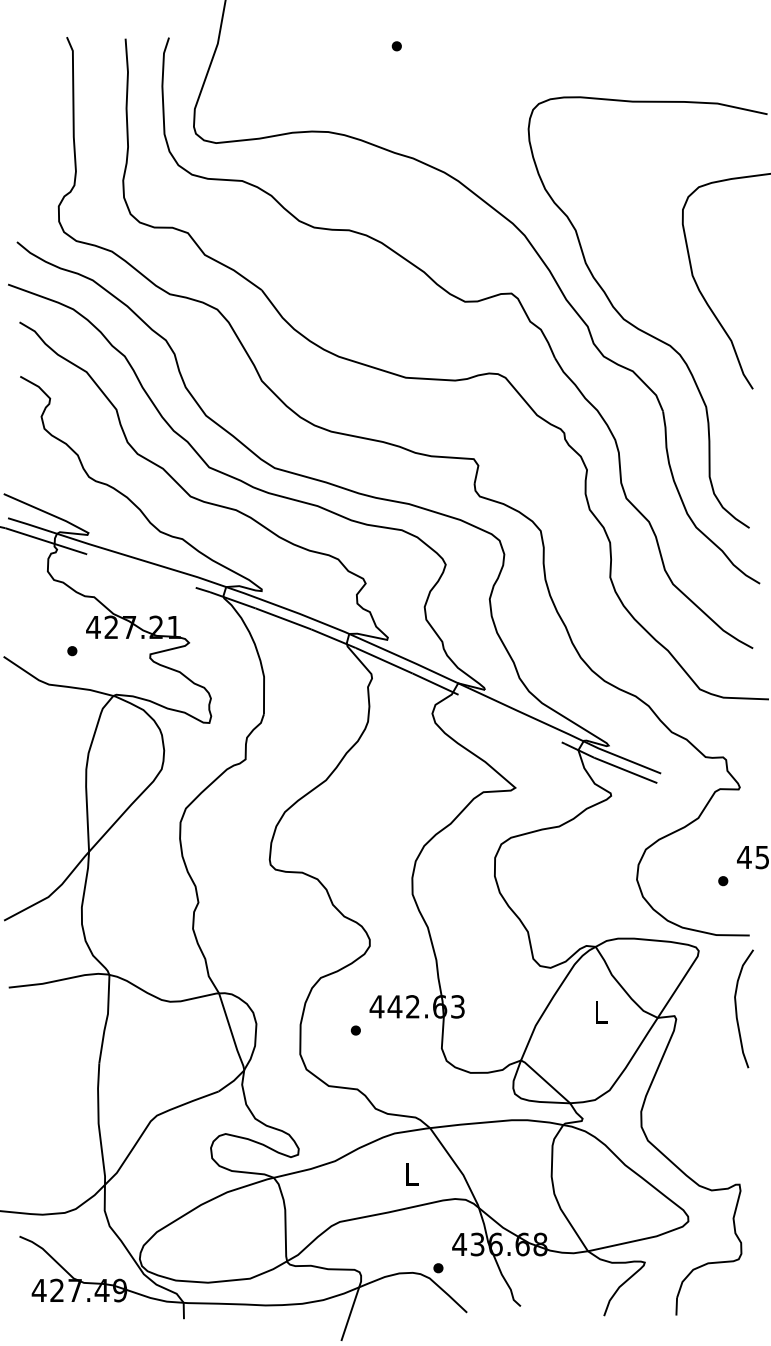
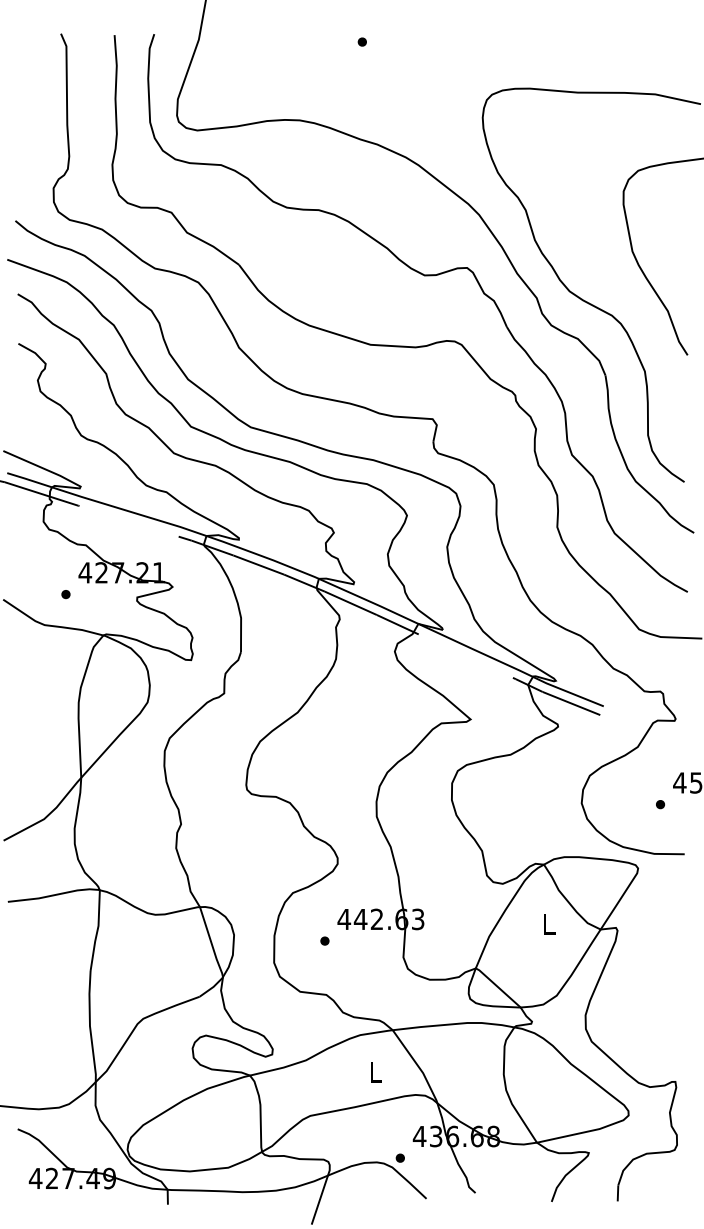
curve: (737, 1010) -> (673, 922), removed

